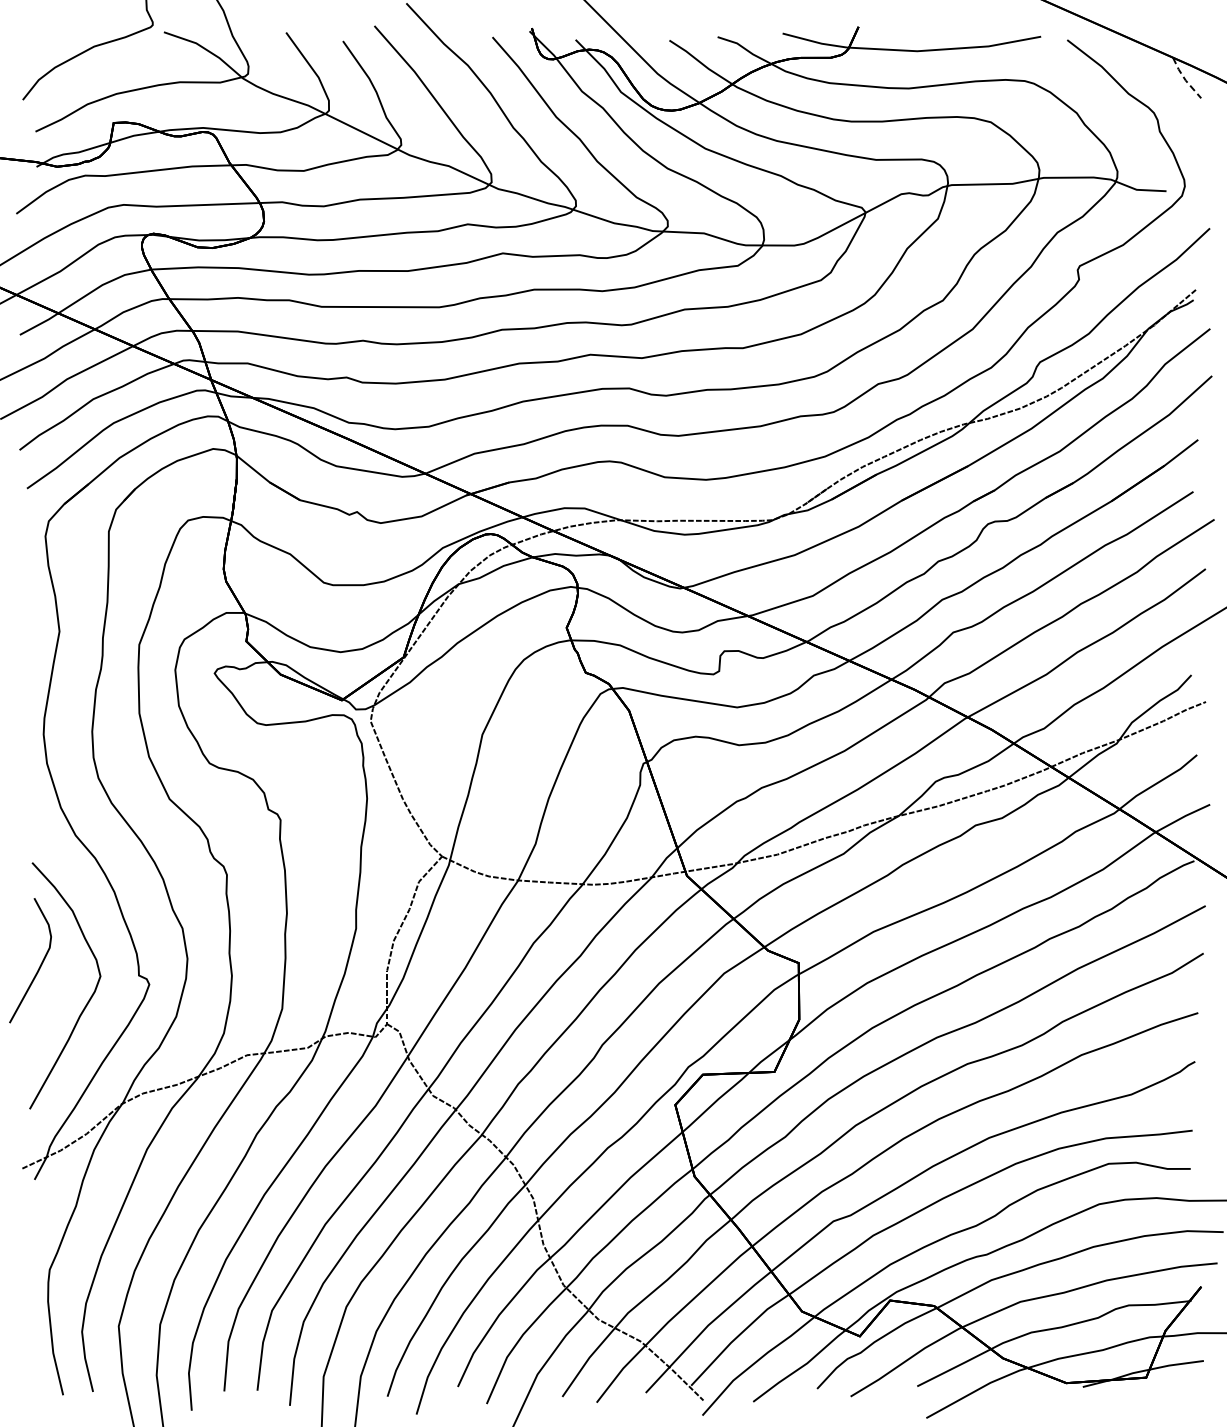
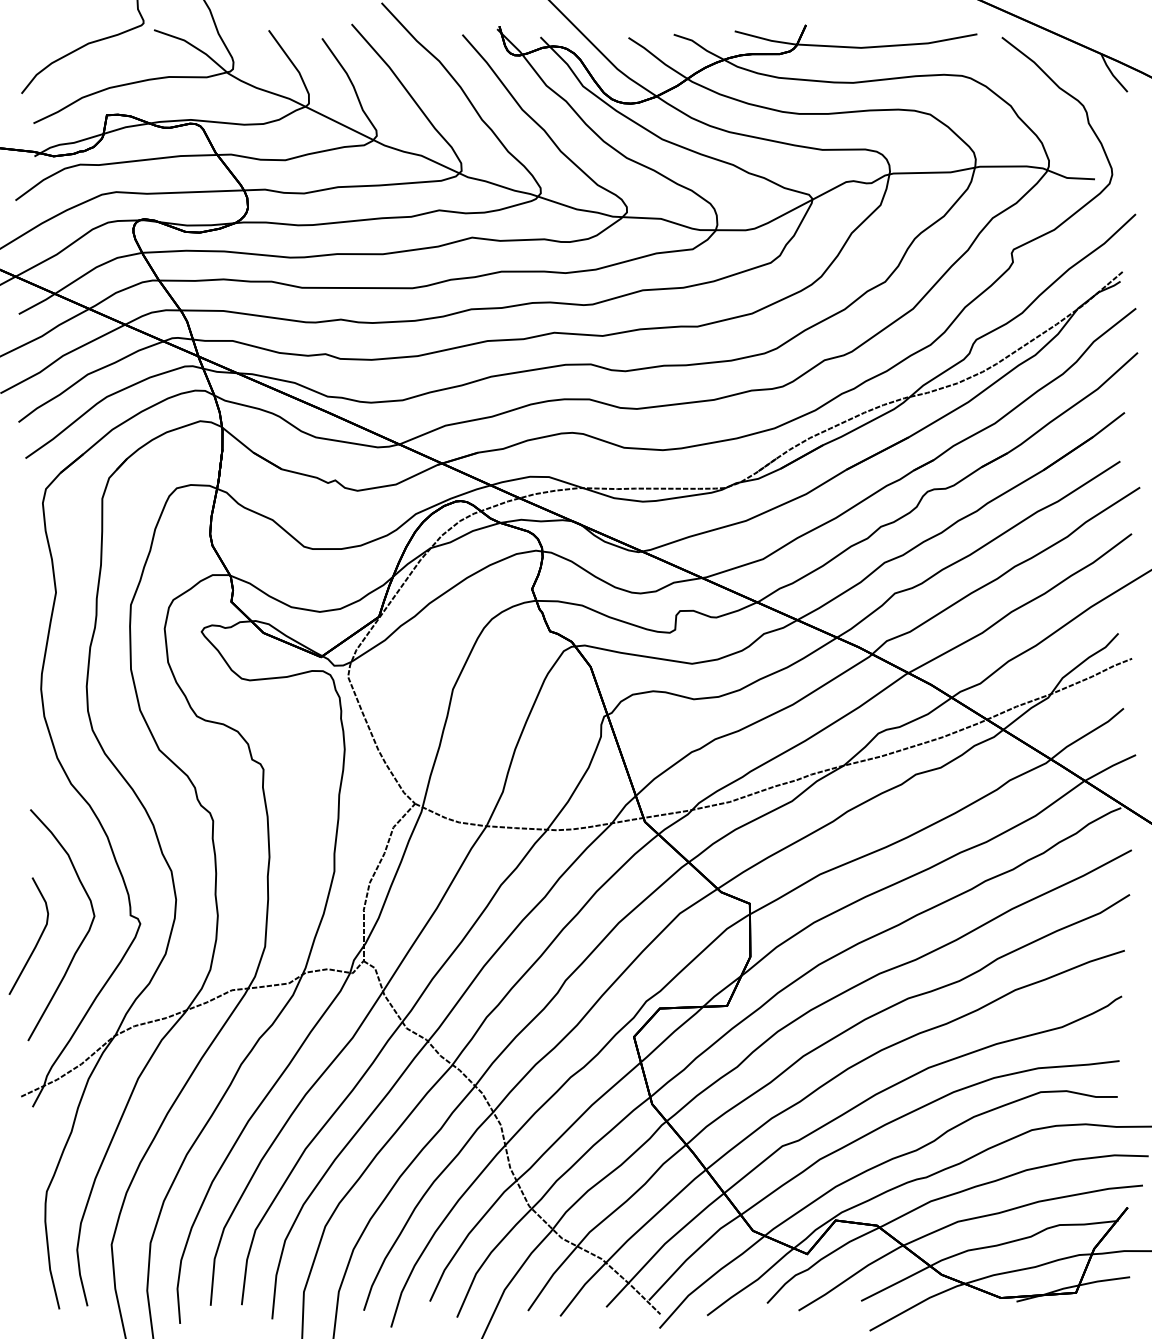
line: (1184, 79) -> (1111, 74), dashed -> solid
curve: (40, 964) -> (38, 939), moved

